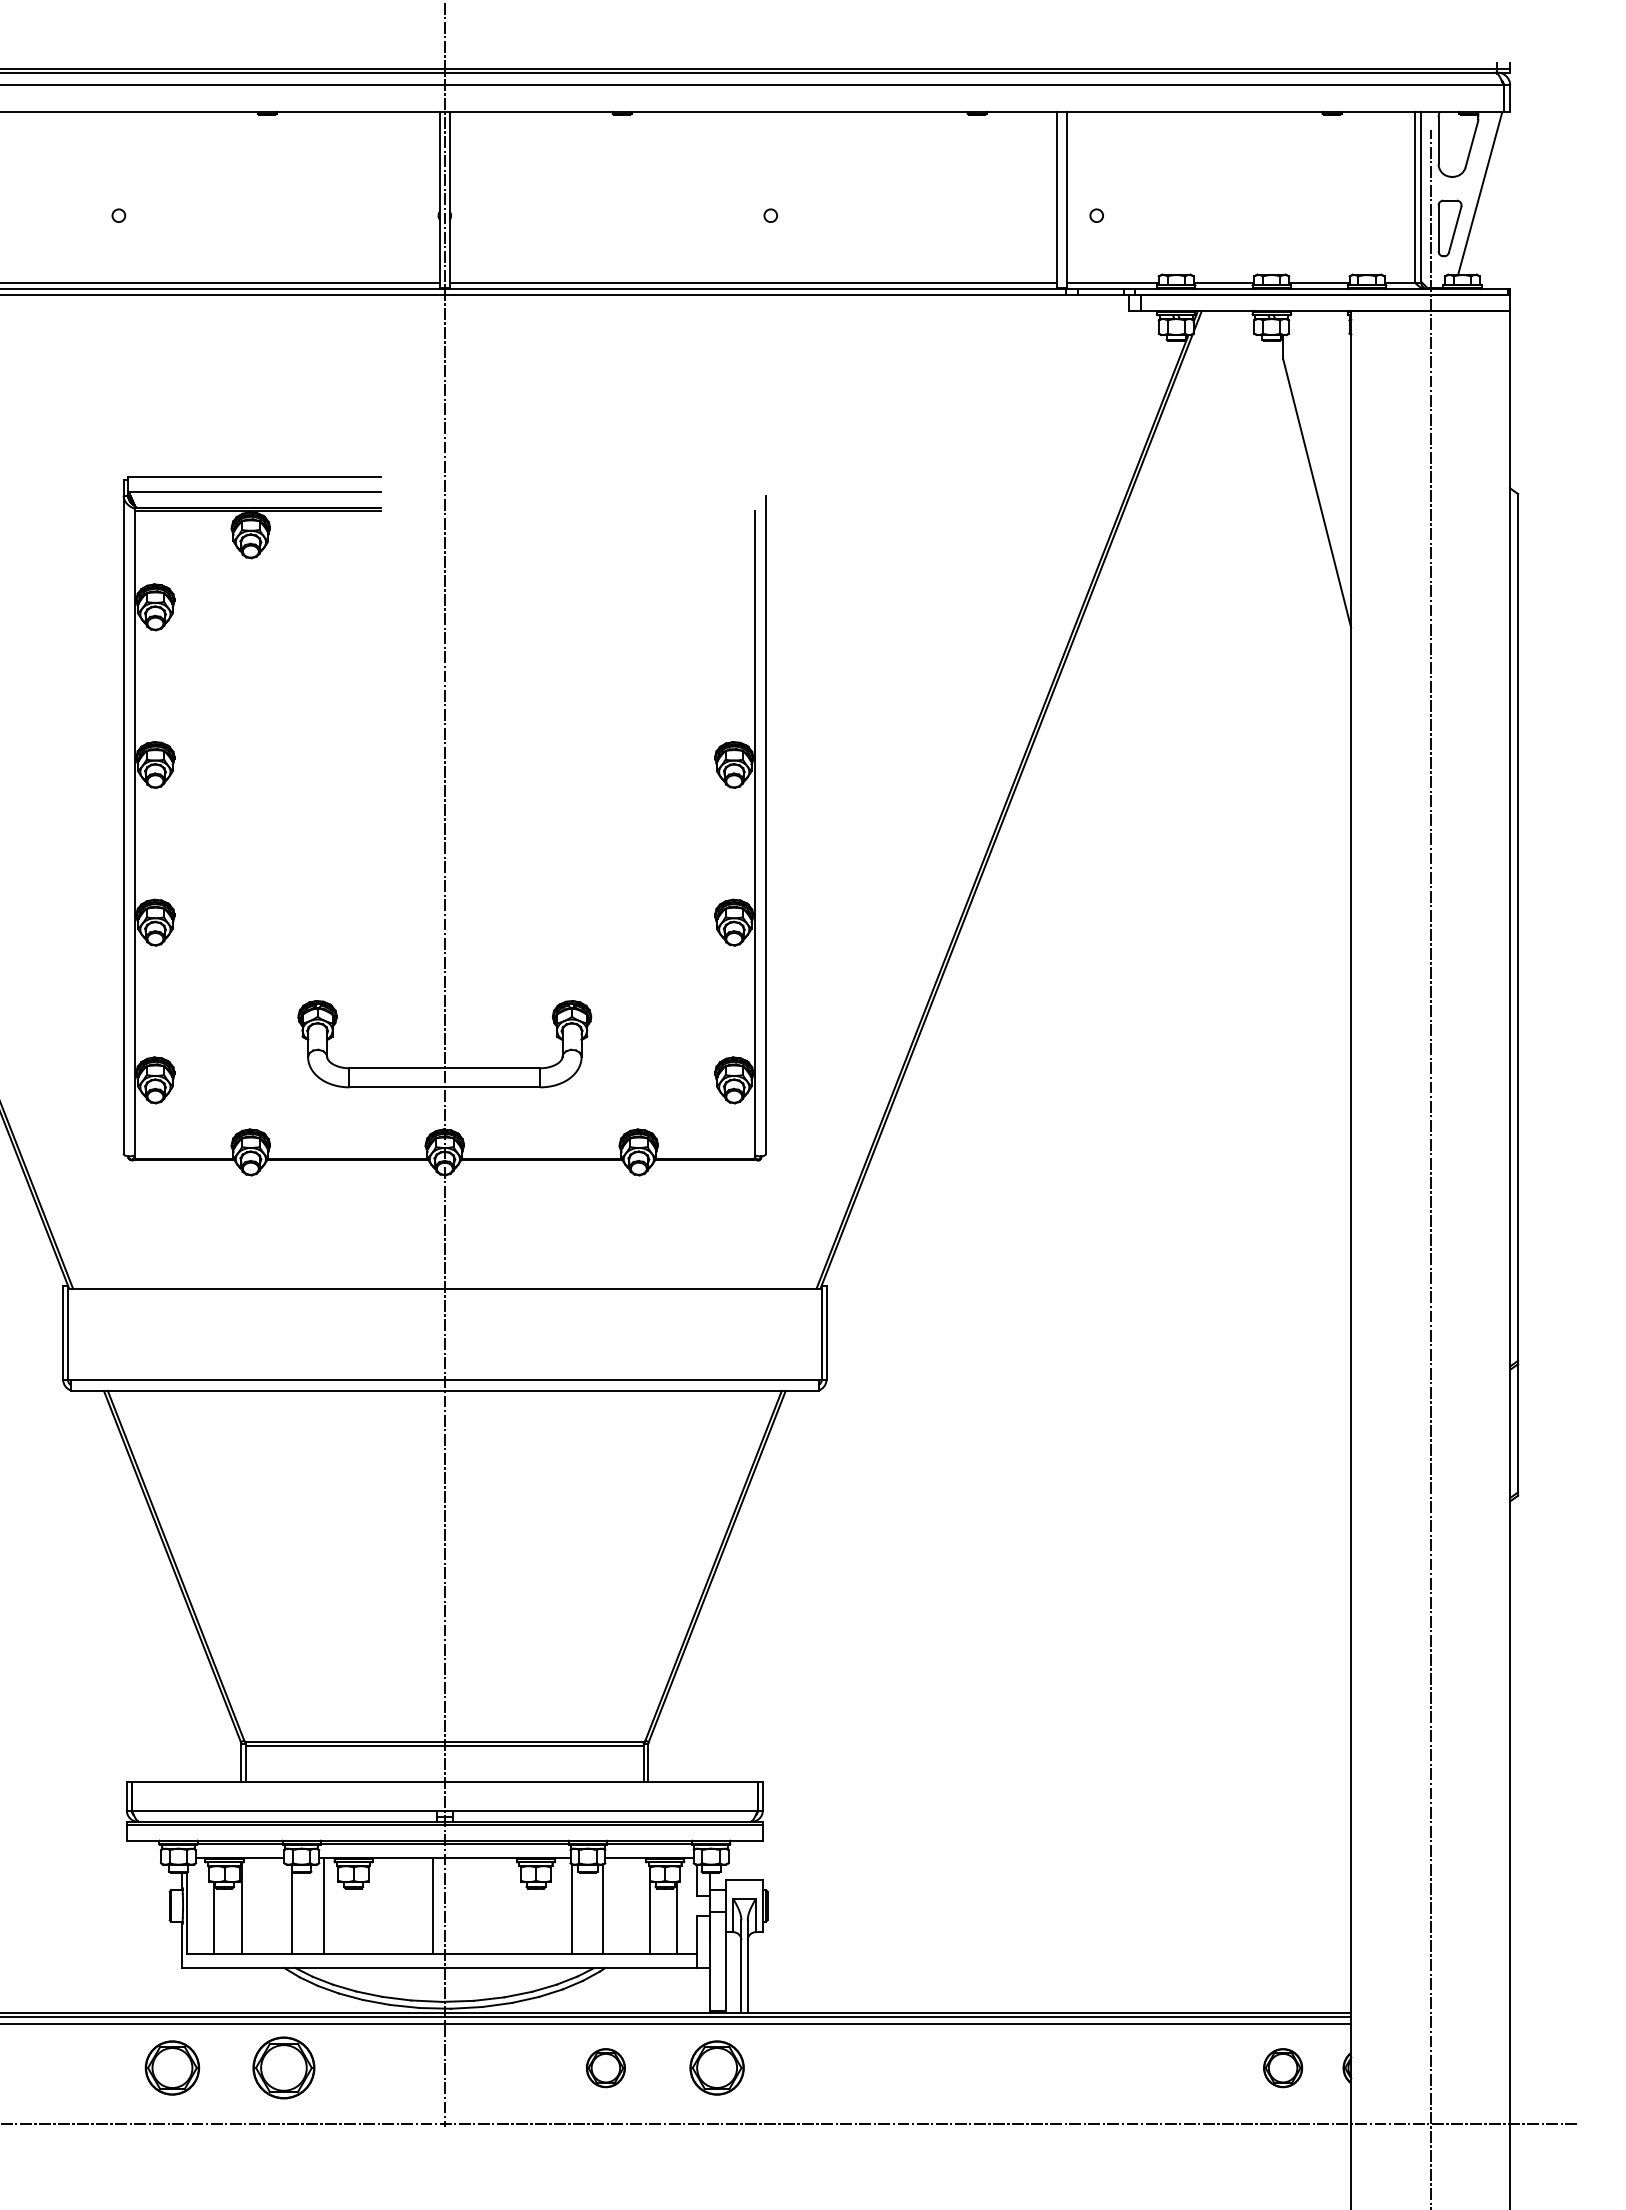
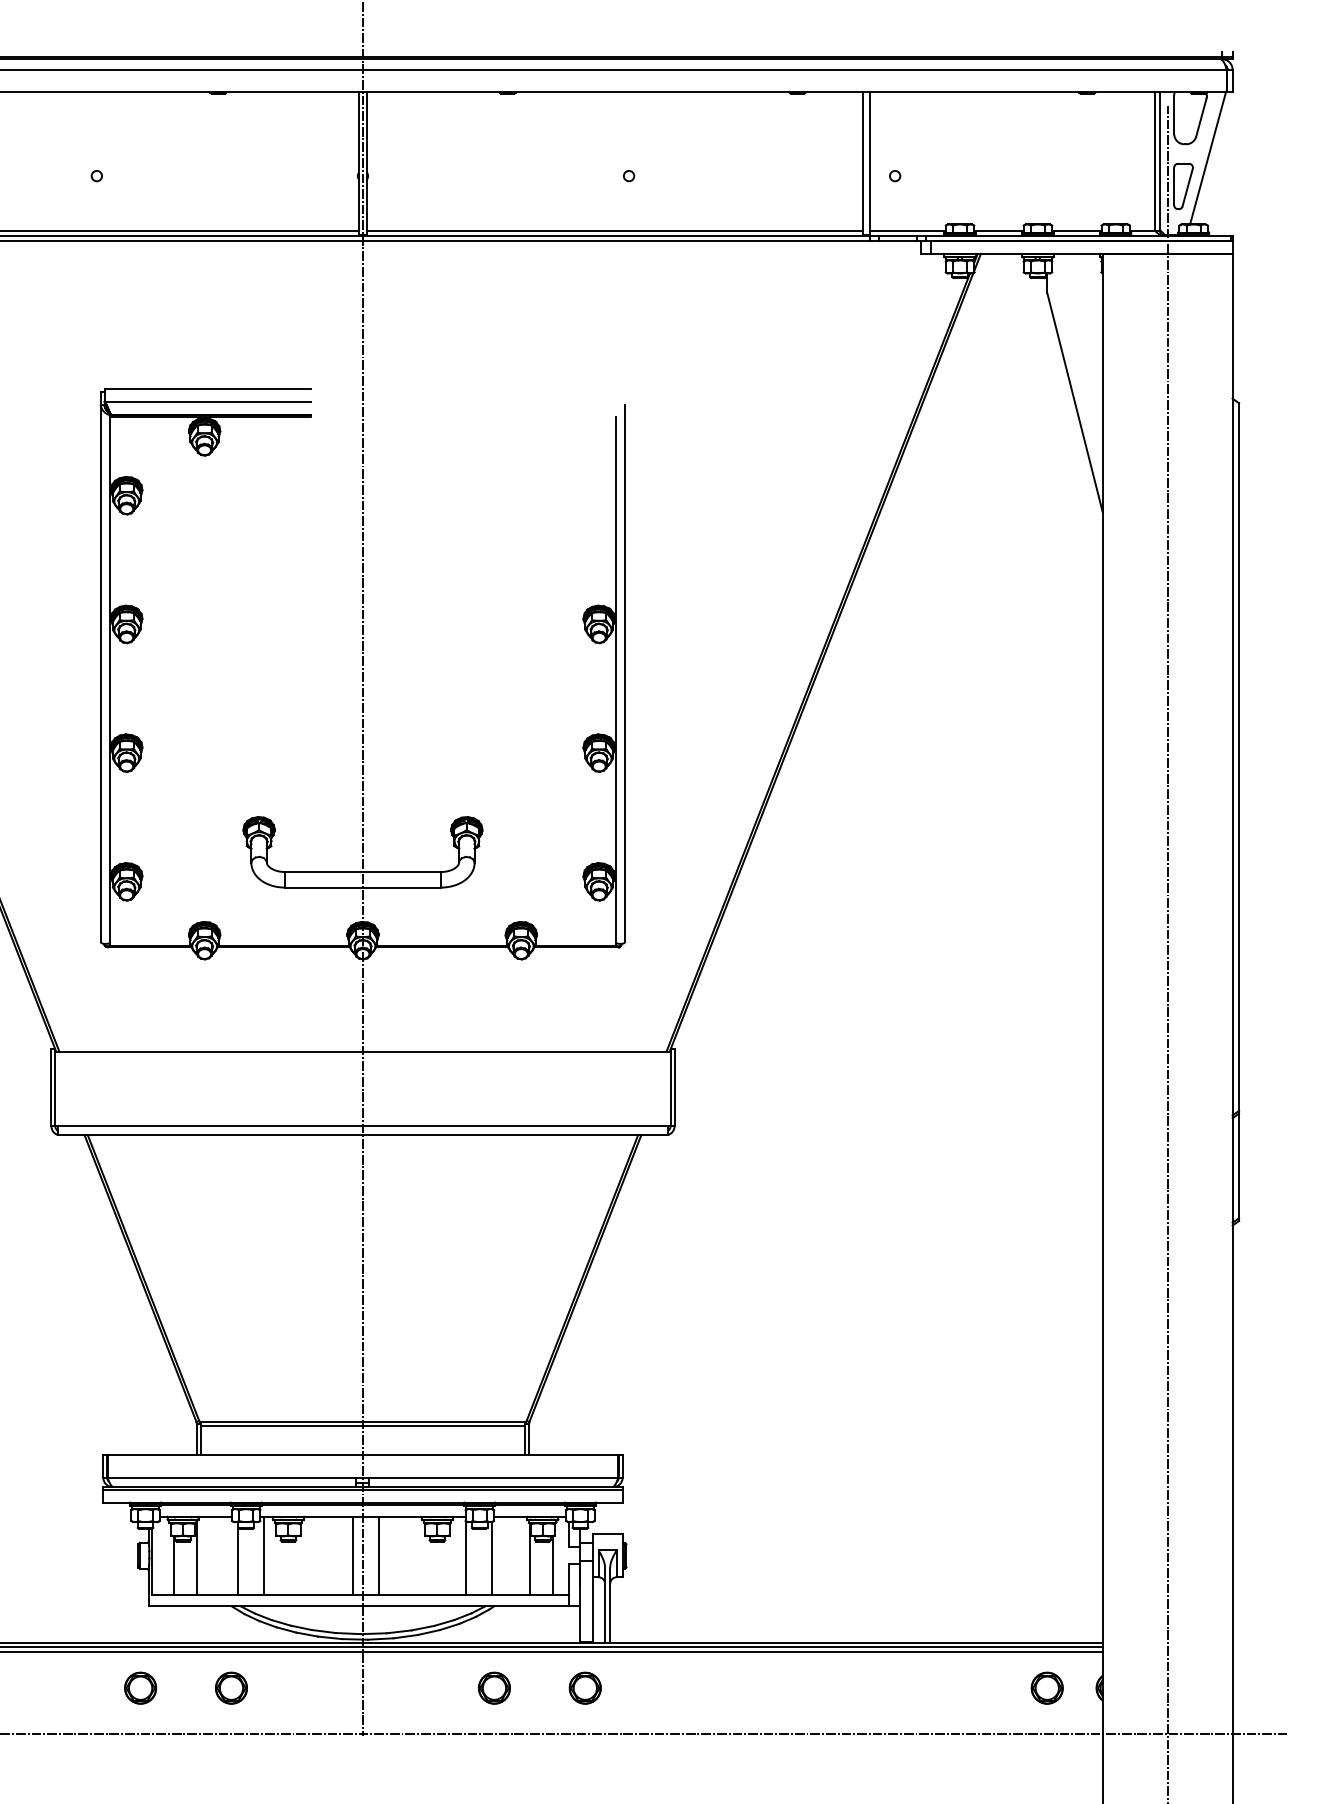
line: (464, 1905) -> (379, 1555), added
part: (172, 2068) -> (140, 1688), size x0.71
part: (283, 2068) -> (231, 1688), size x0.62
part: (717, 2068) -> (585, 1688), size x0.71

